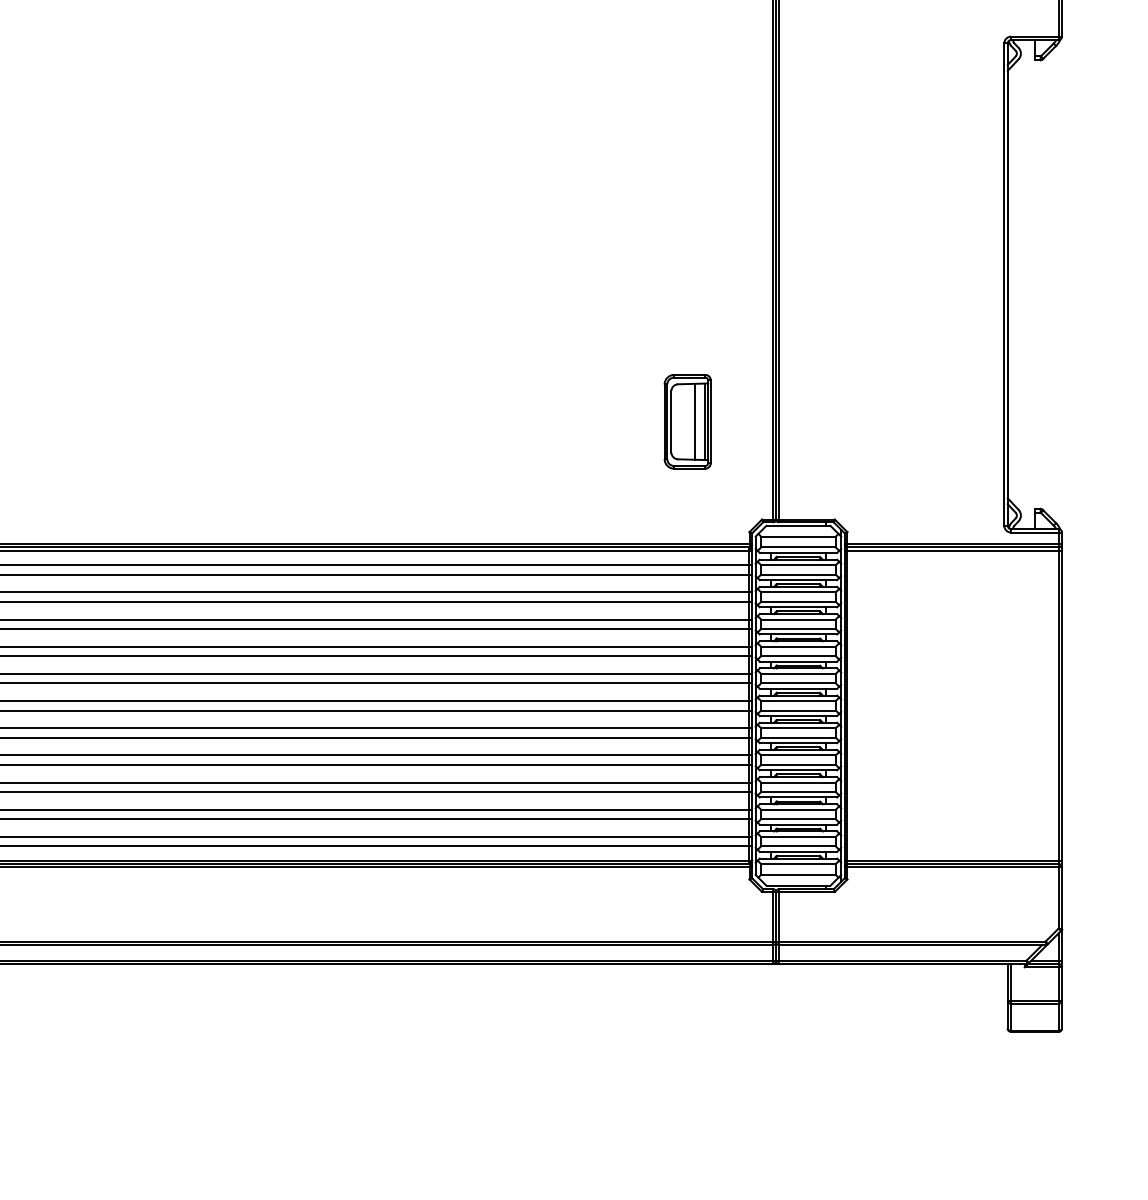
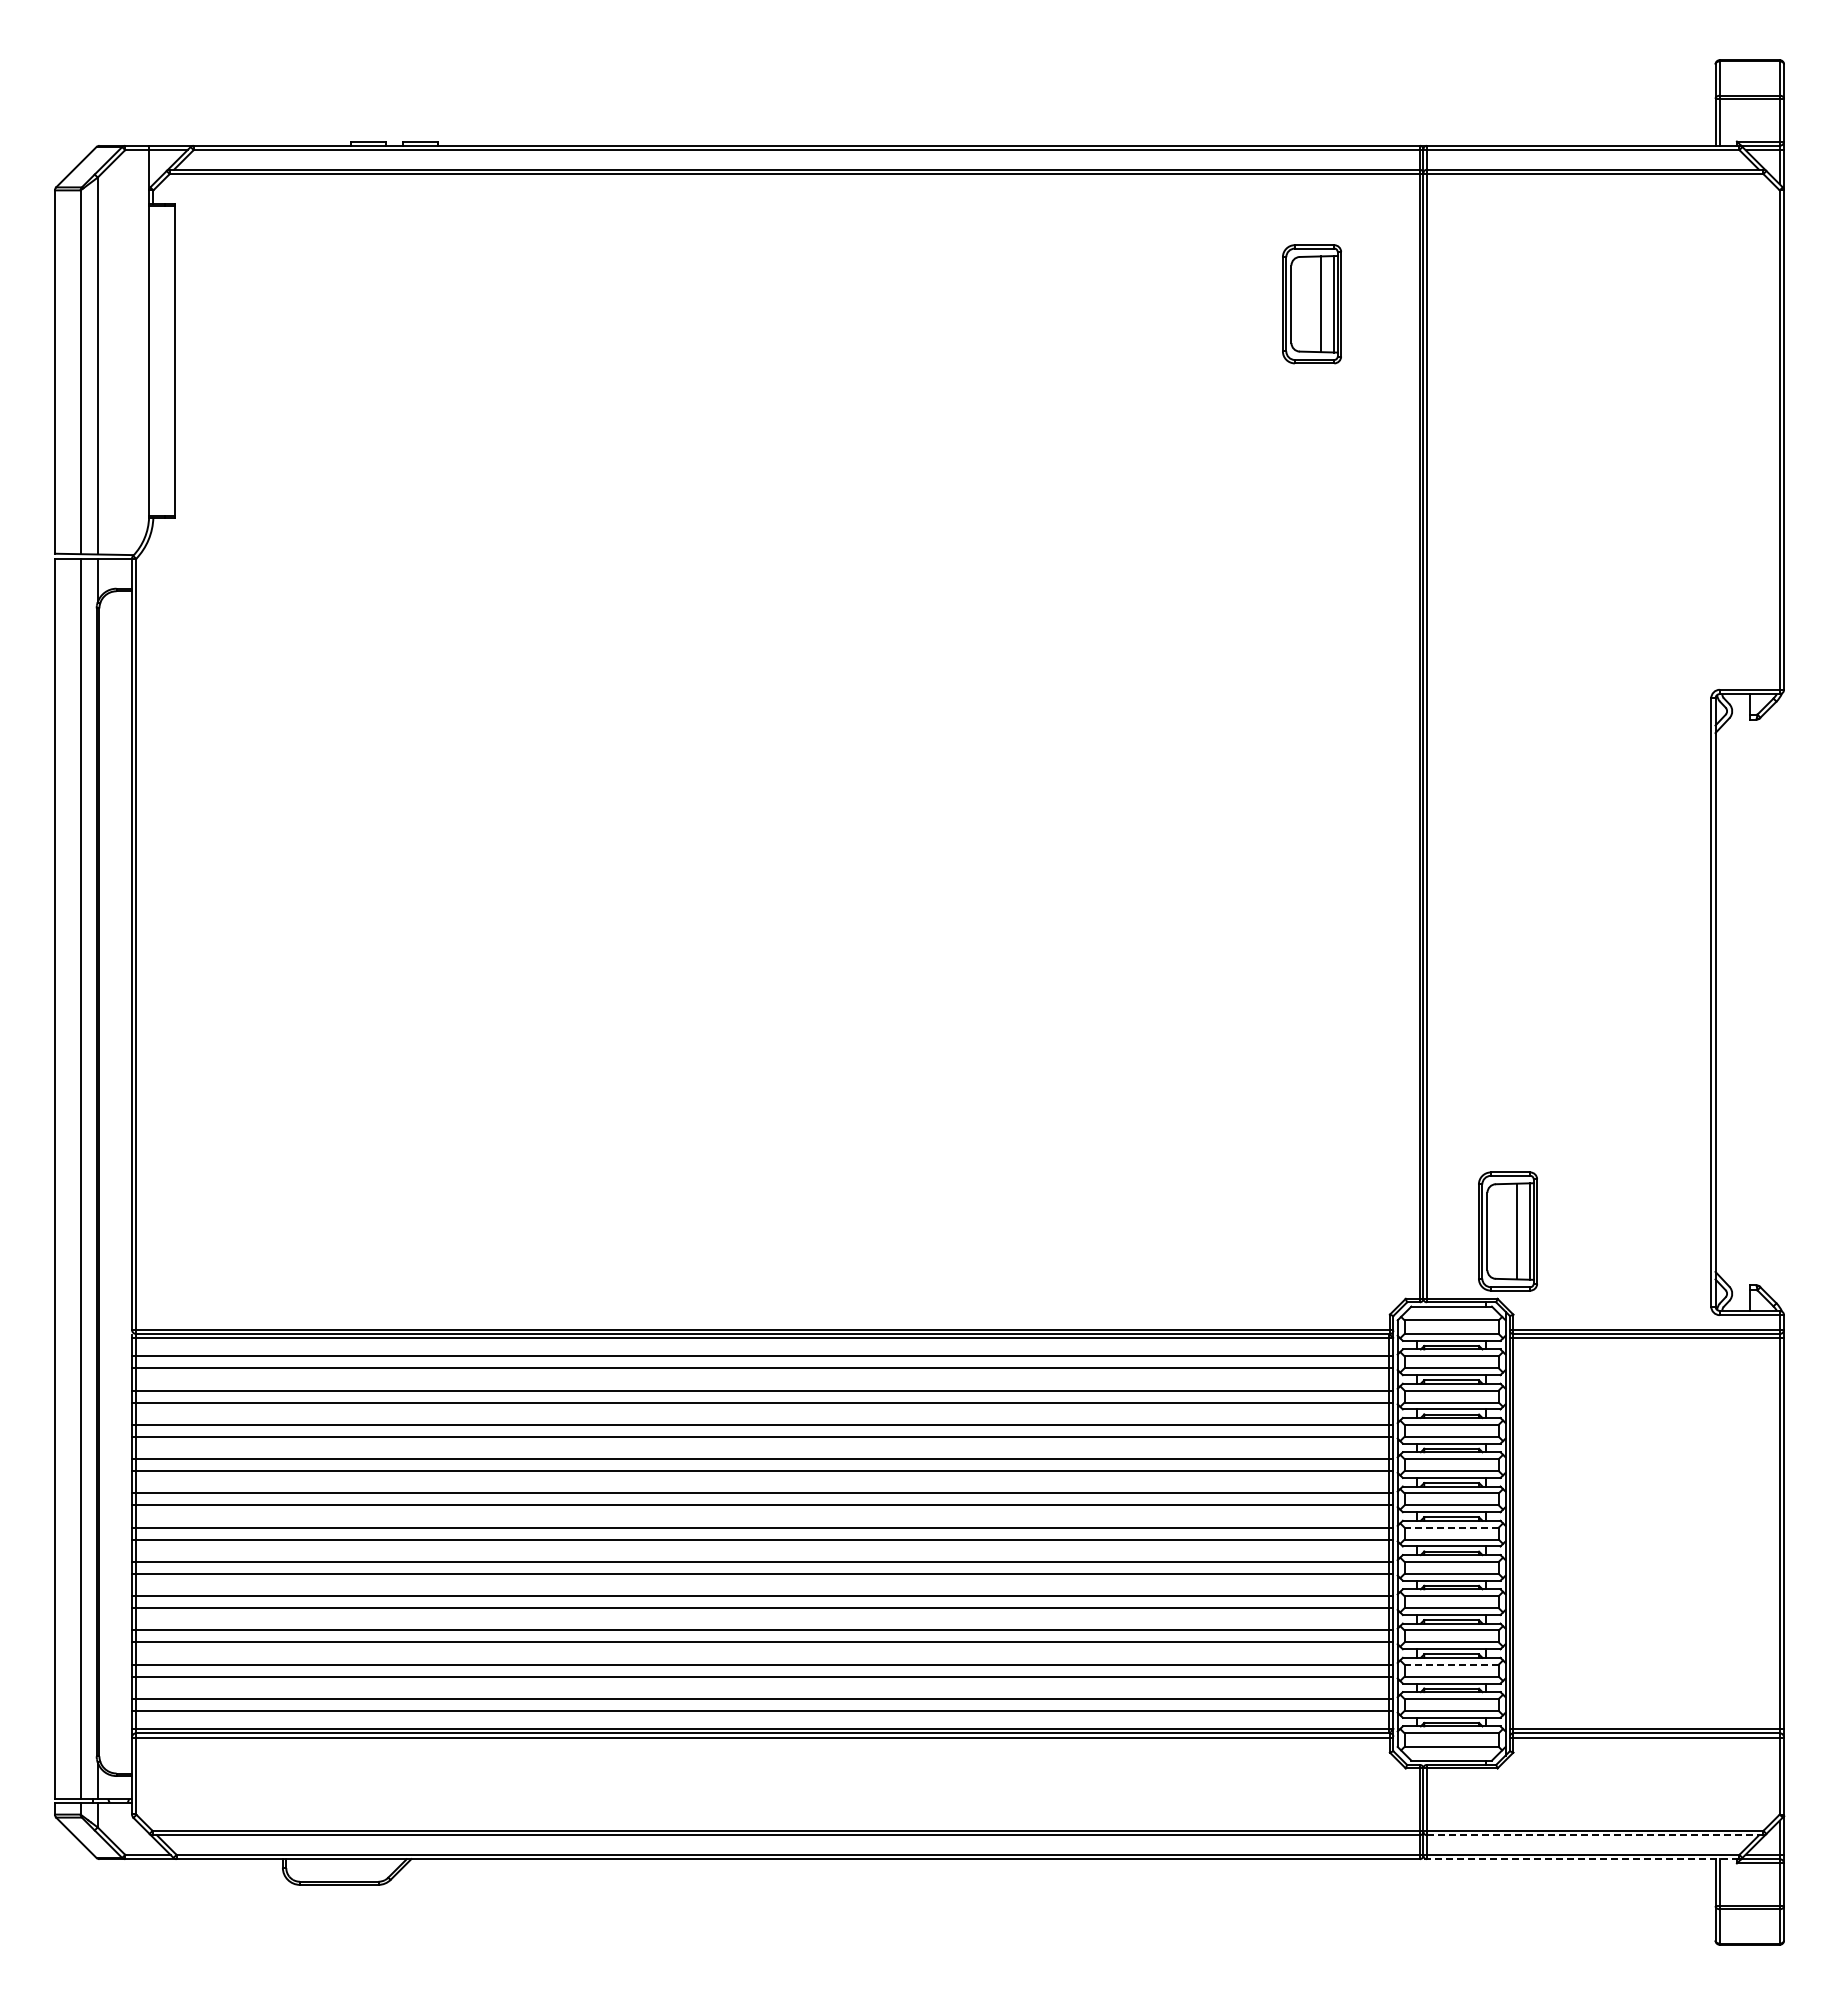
part: (687, 421) -> (1507, 1231), moved
line: (798, 700) -> (1451, 1527), solid -> dashed
line: (798, 809) -> (1451, 1664), solid -> dashed
line: (912, 945) -> (1595, 1835), solid -> dashed
line: (899, 964) -> (1579, 1859), solid -> dashed

